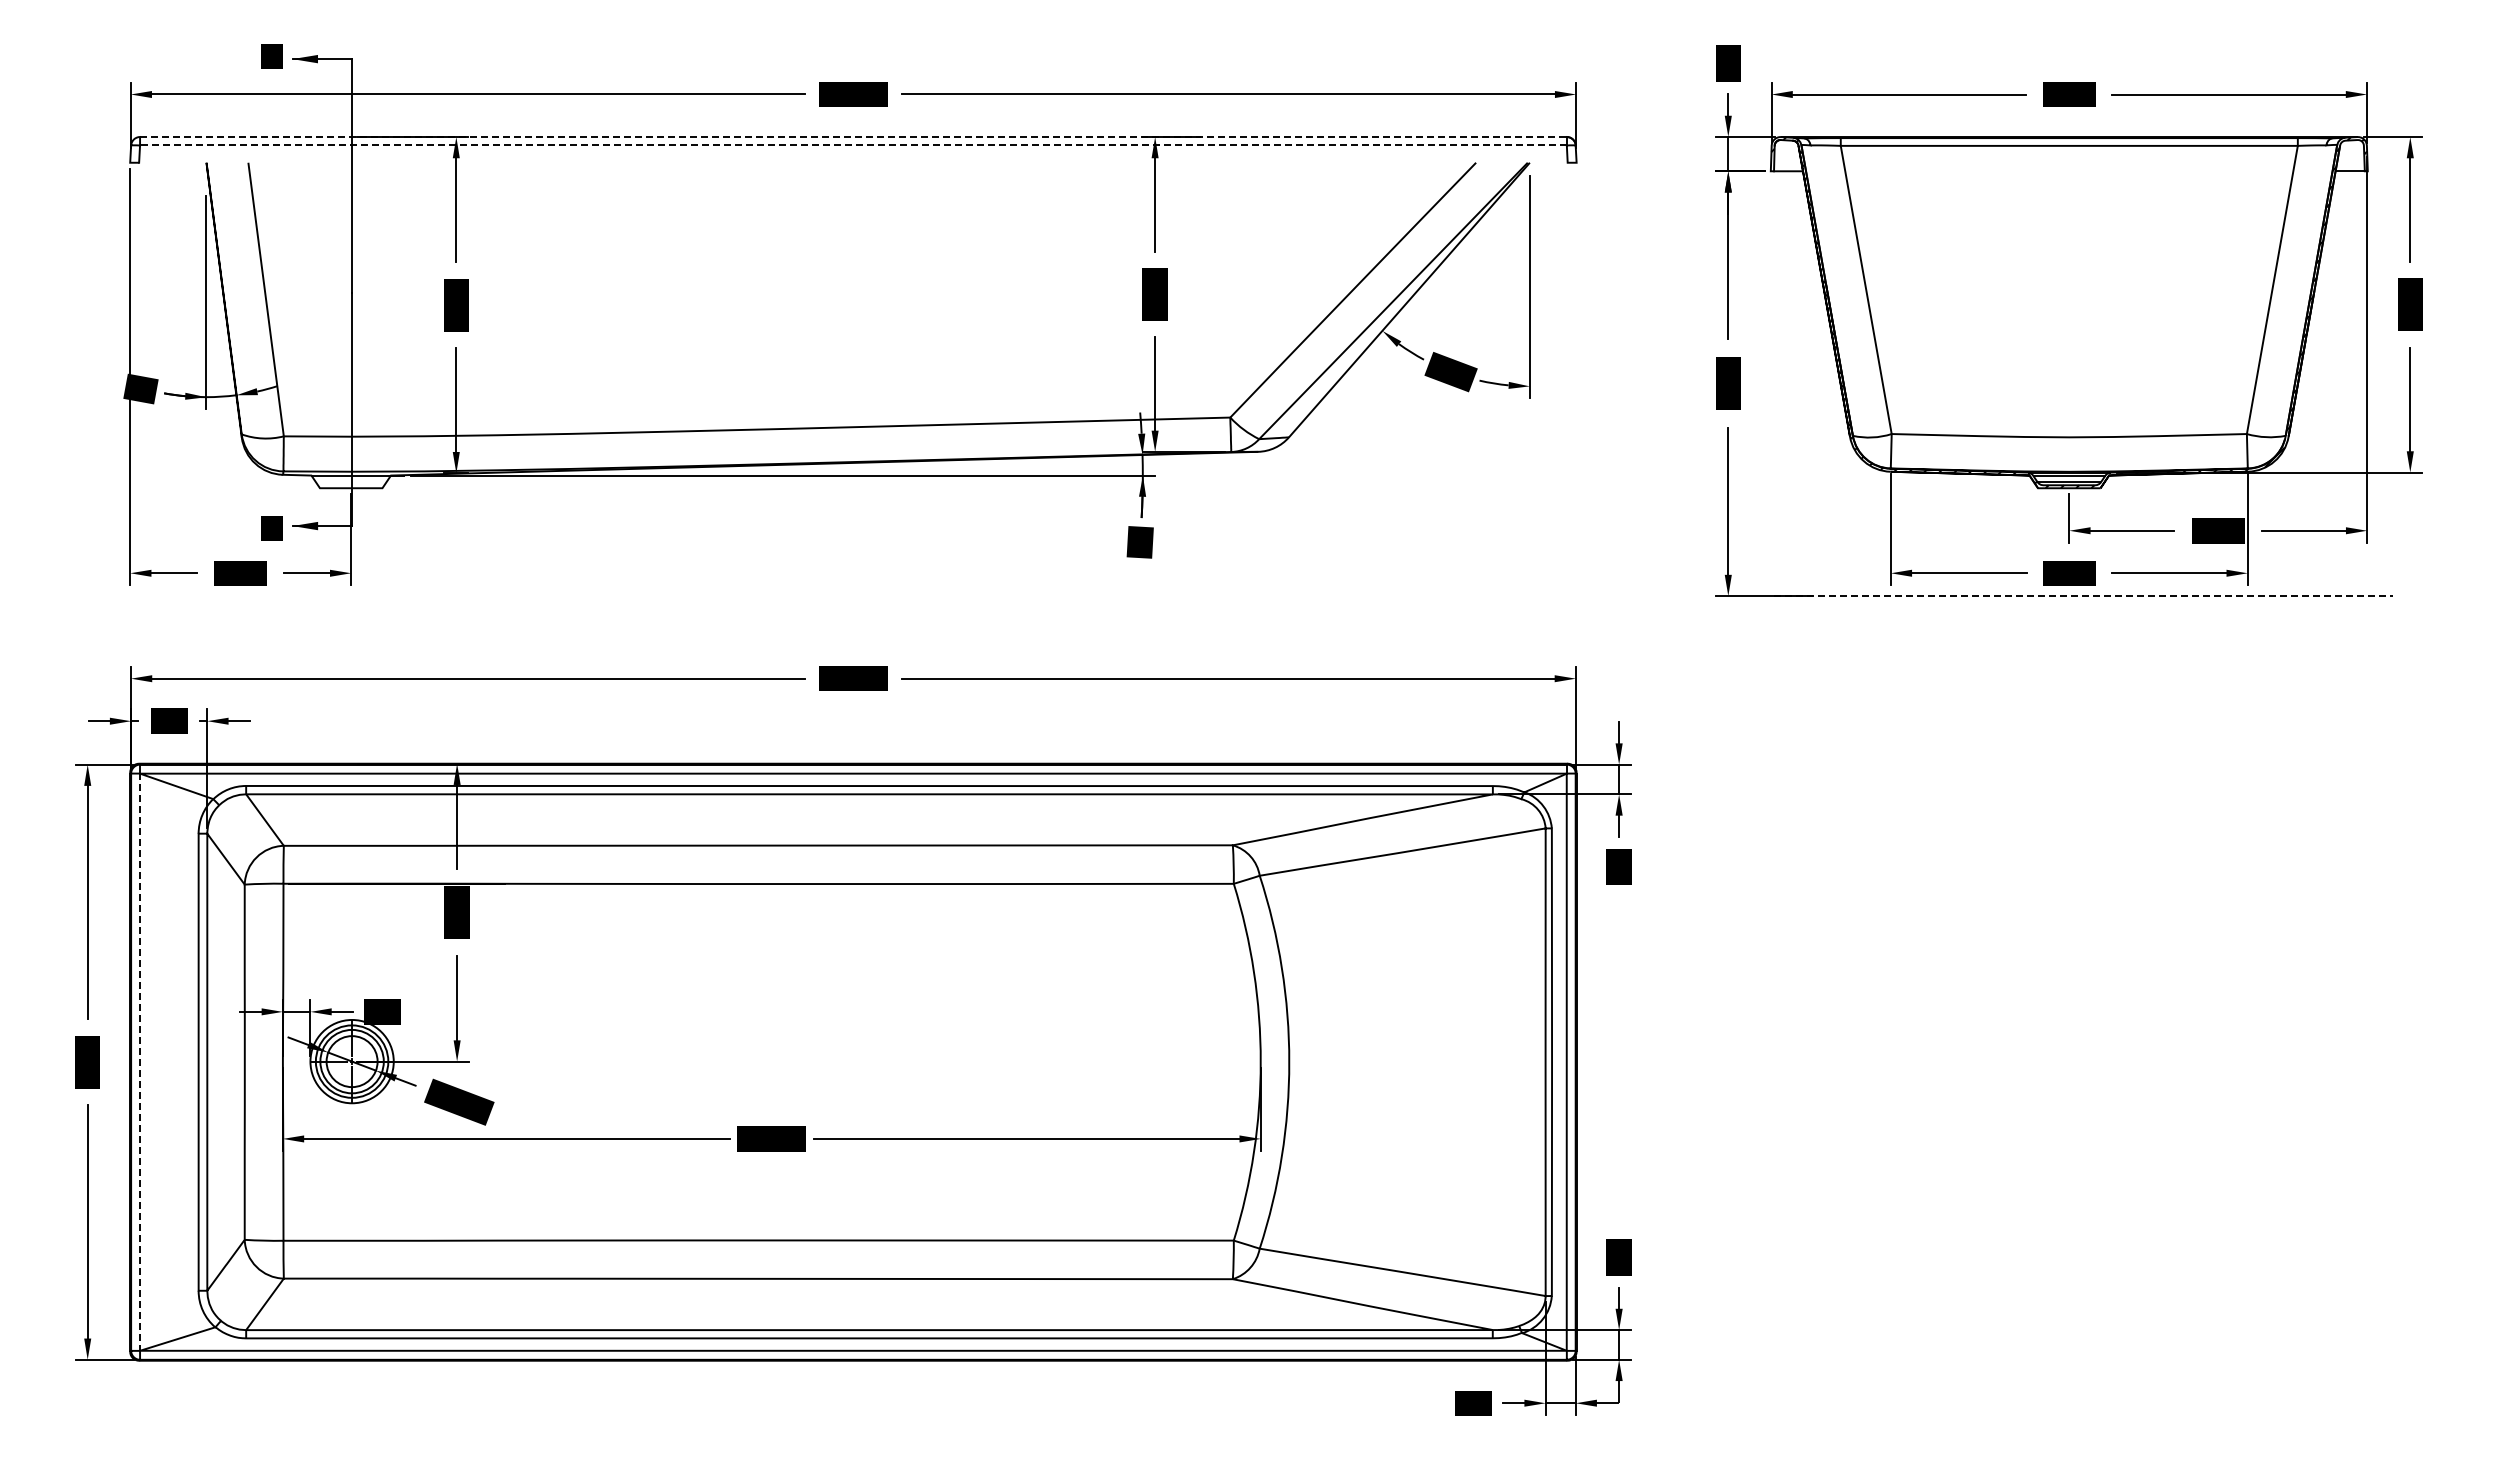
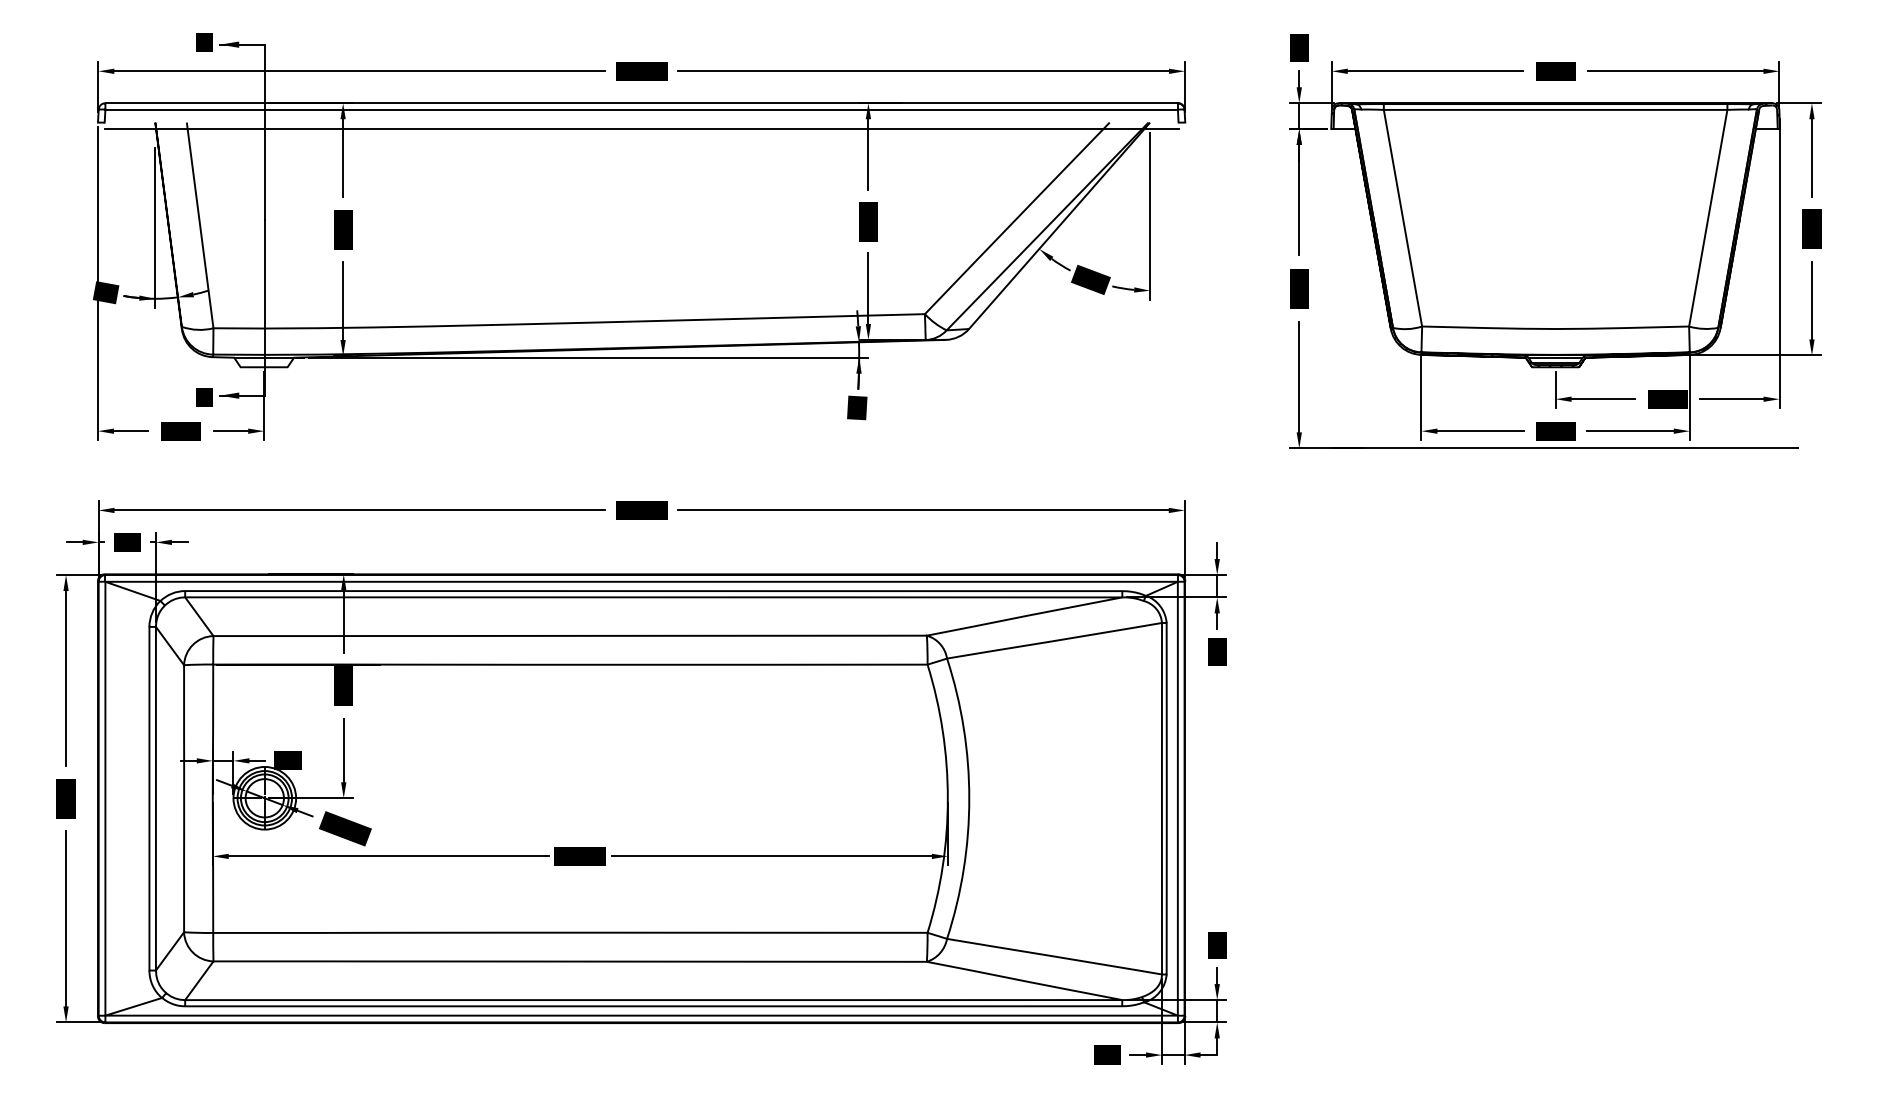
line: (853, 137) -> (641, 103), dashed -> solid
line: (852, 145) -> (640, 109), dashed -> solid
line: (853, 171) -> (641, 129), added
line: (2083, 596) -> (1566, 448), dashed -> solid
line: (140, 1062) -> (105, 798), dashed -> solid

